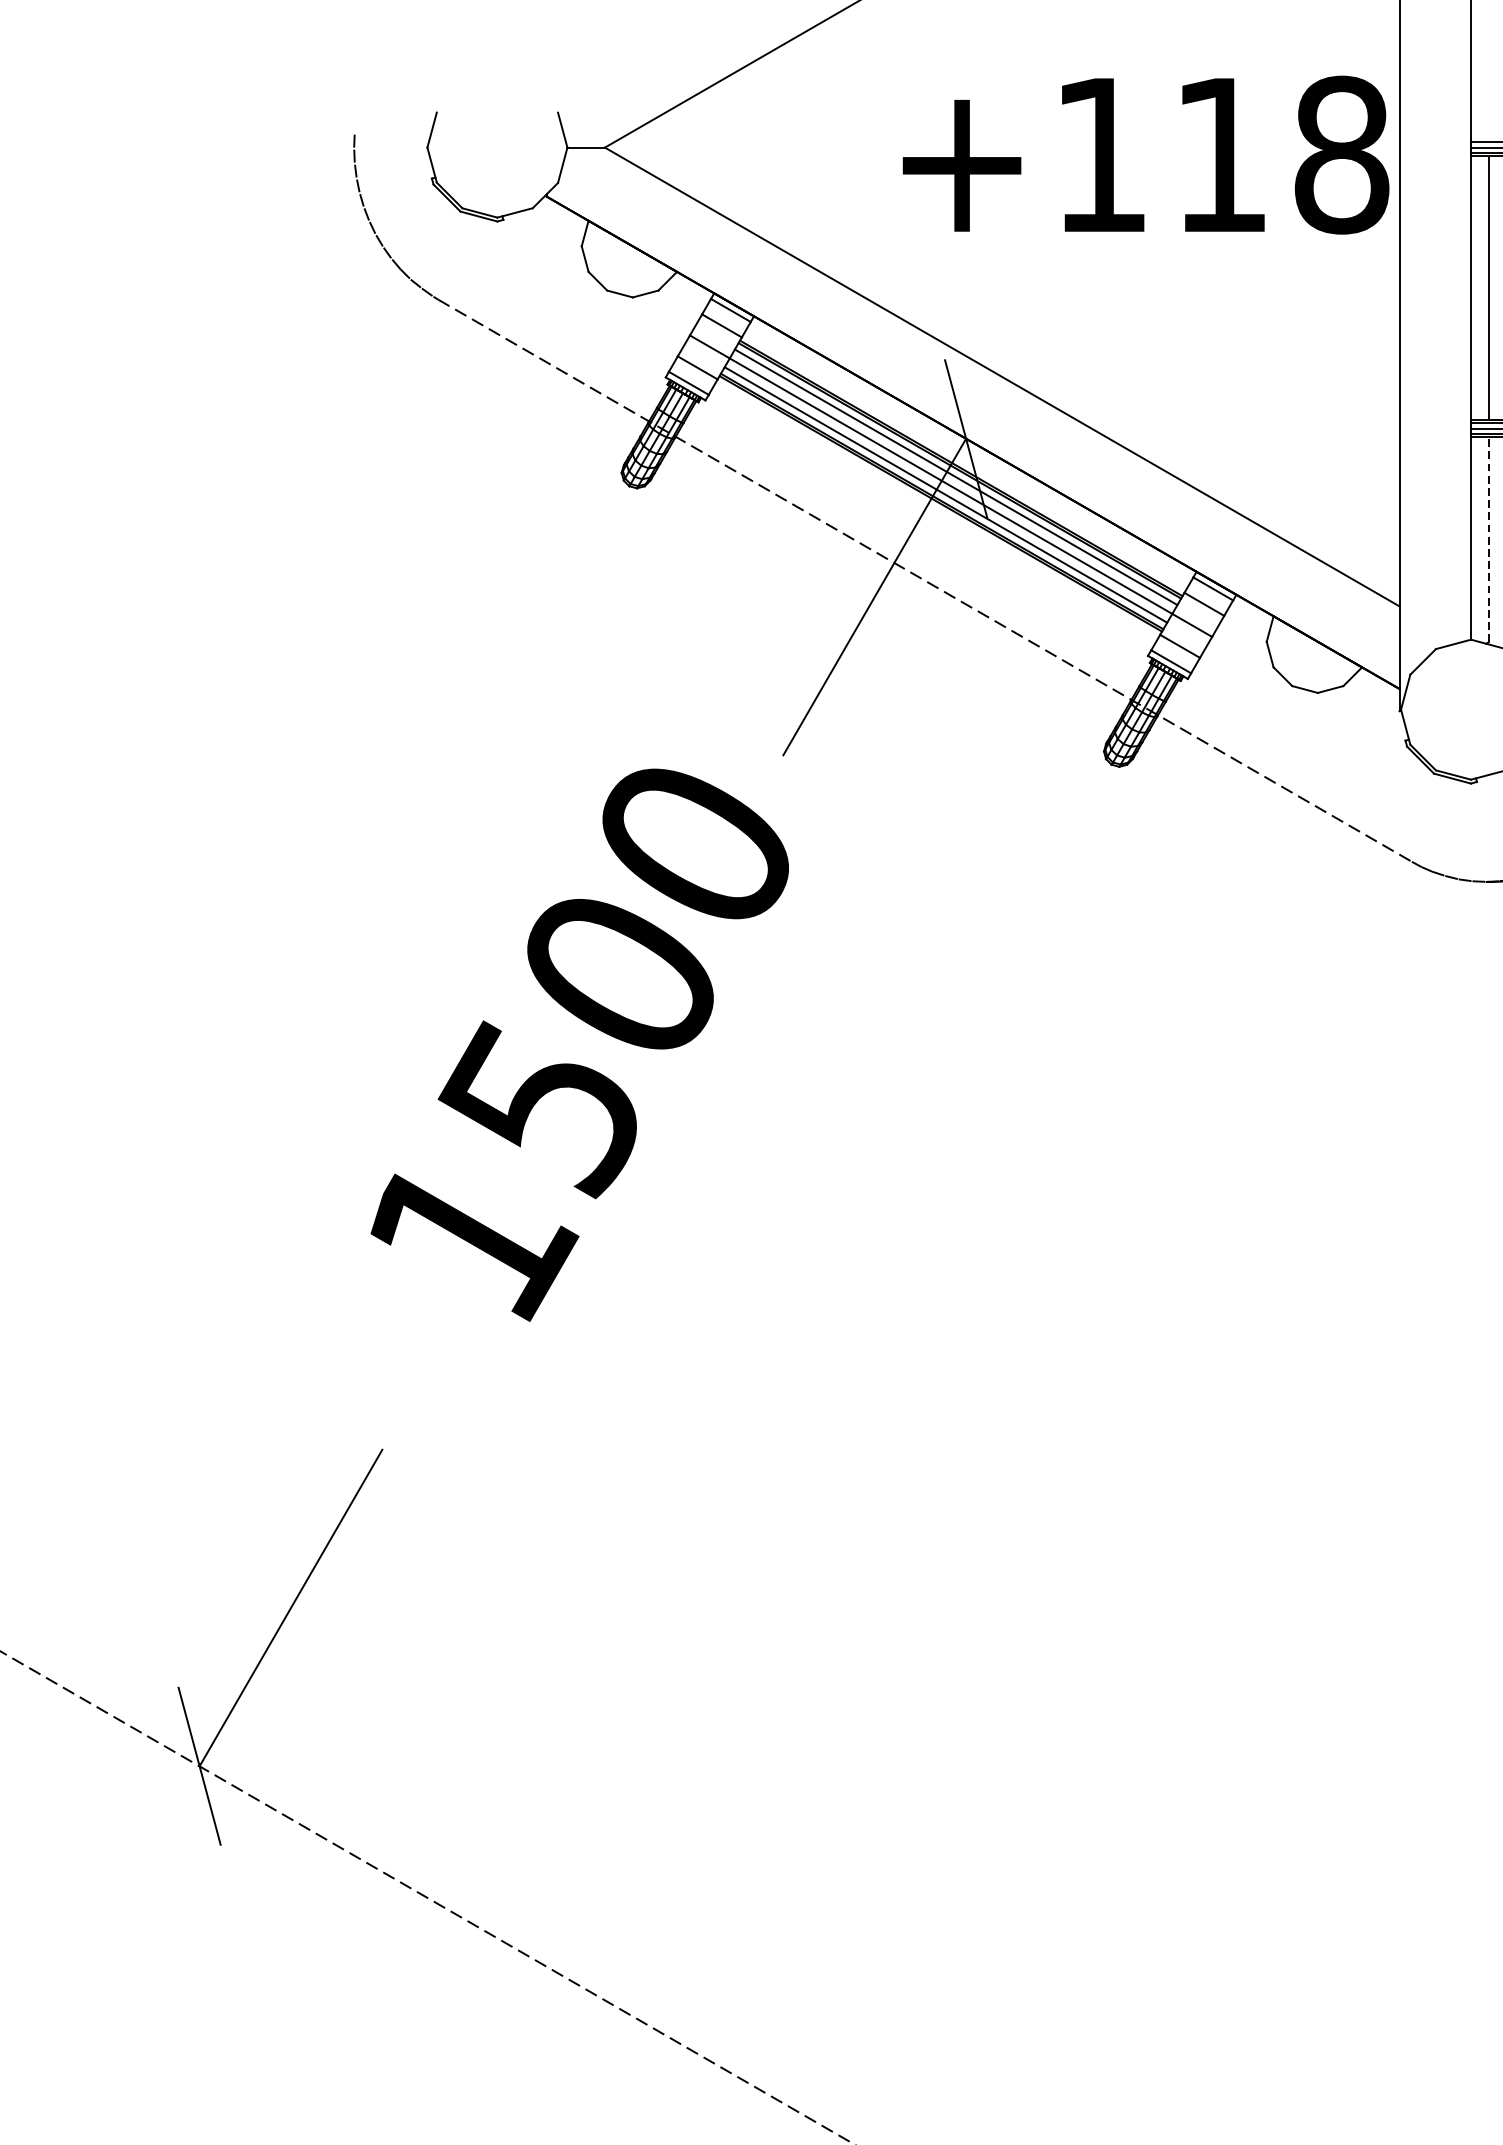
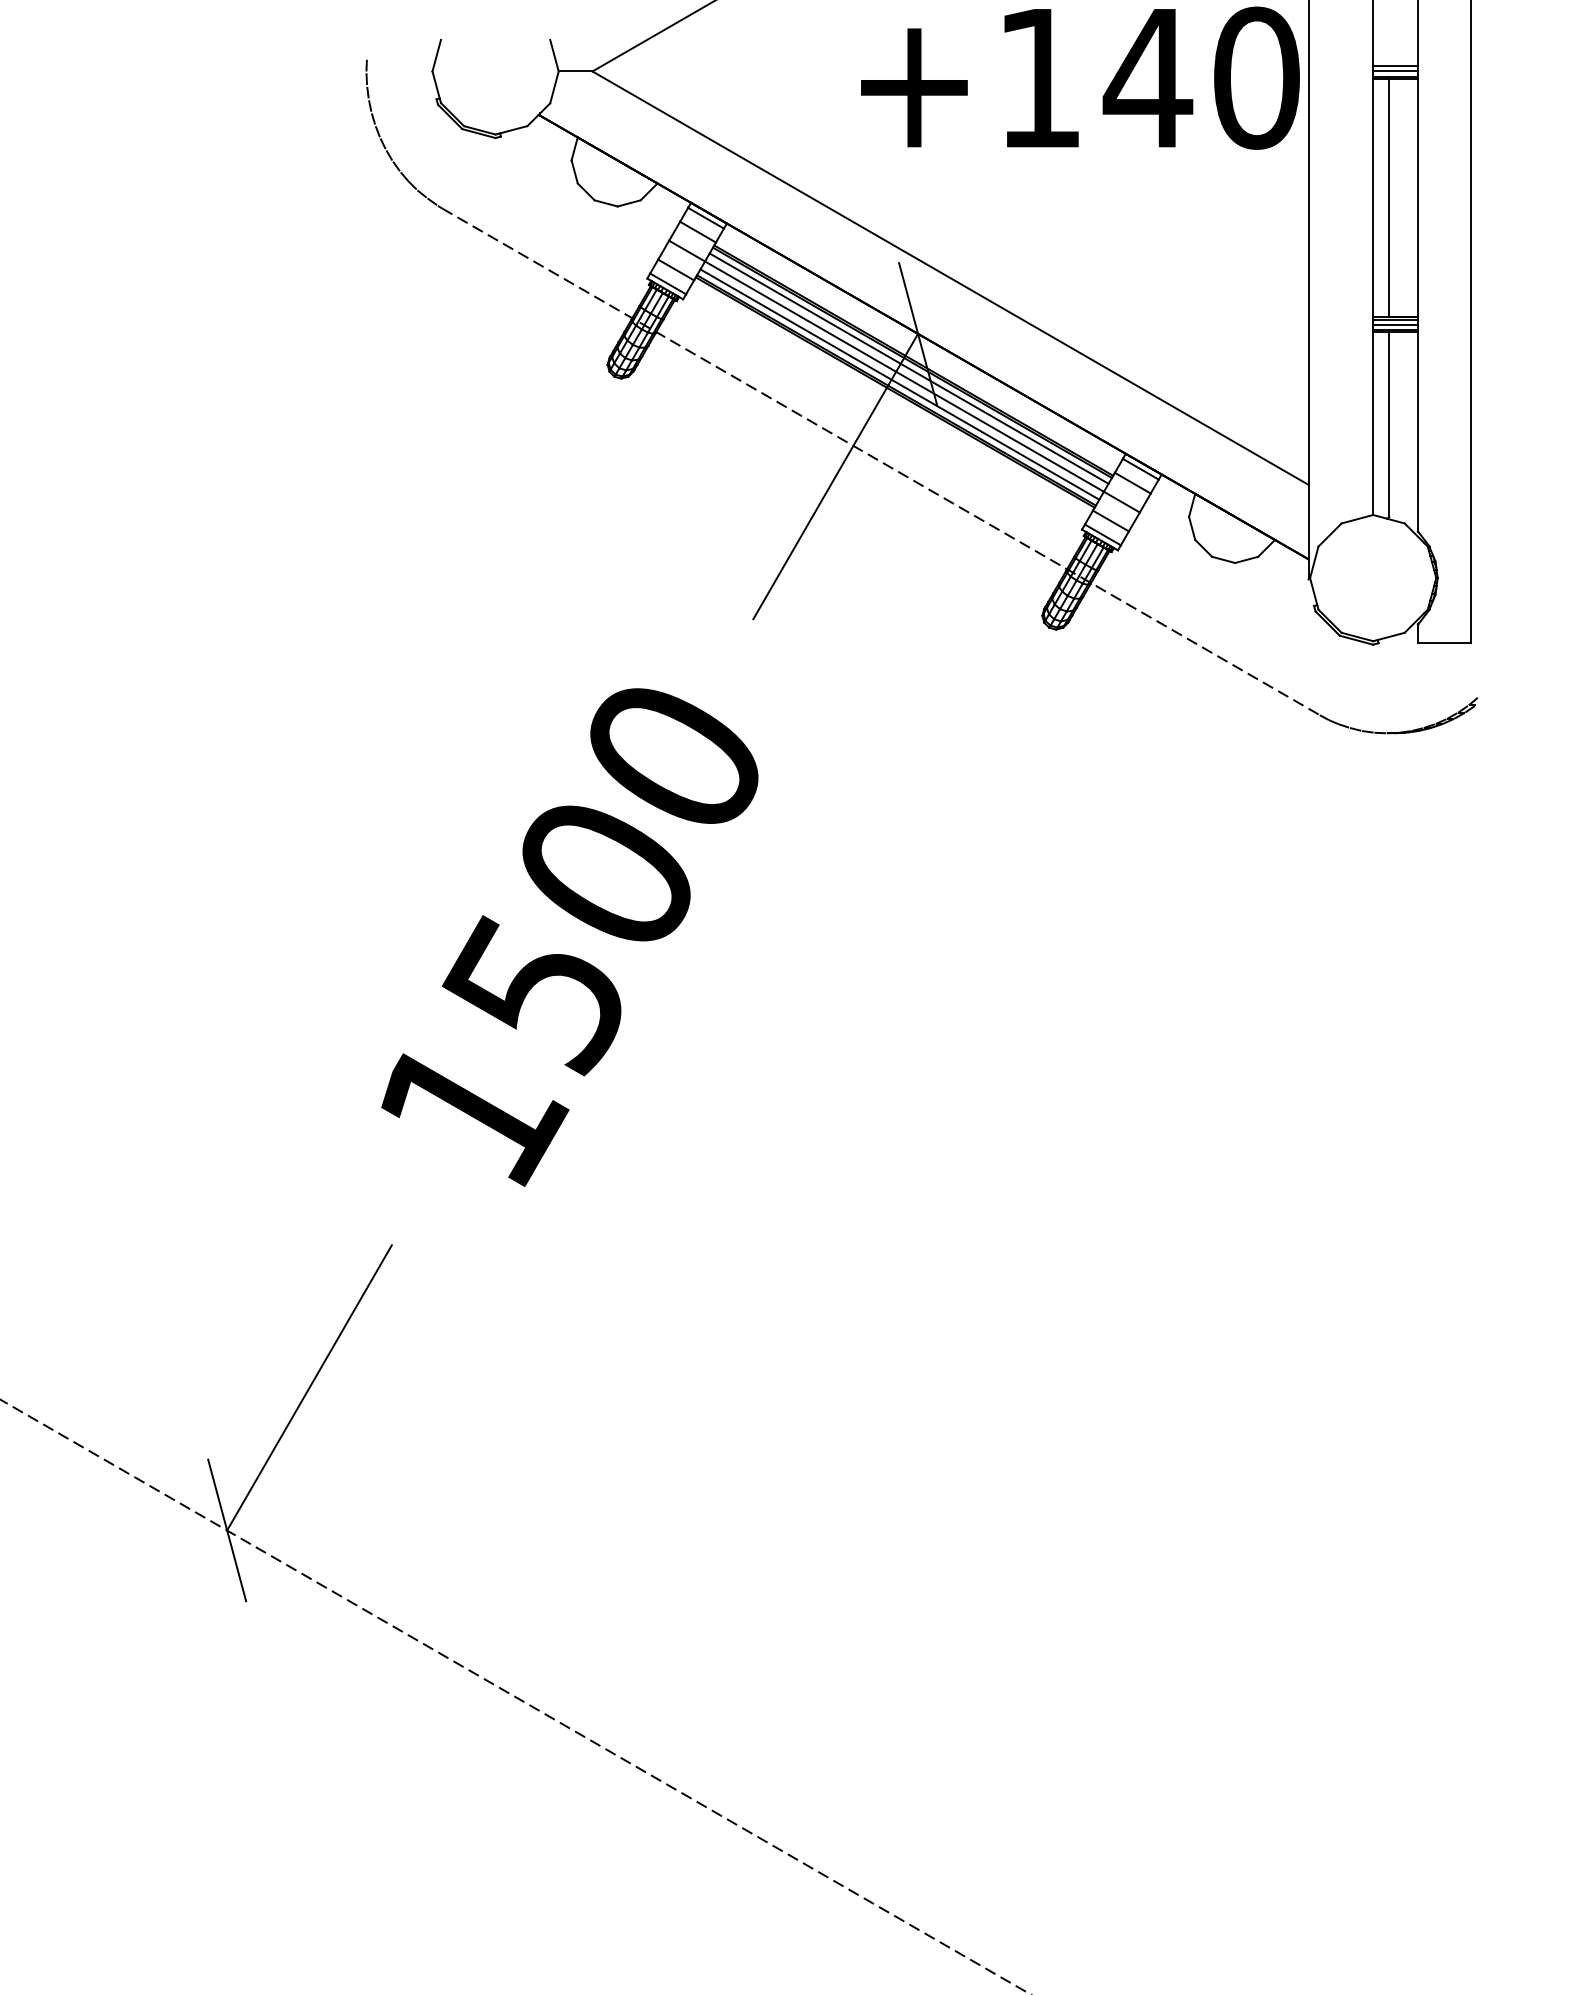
text: (1279, 154) -> (1200, 77), +118 -> +140
line: (1489, 539) -> (1389, 424), dashed -> solid
text: (579, 1045) -> (569, 937), moved

